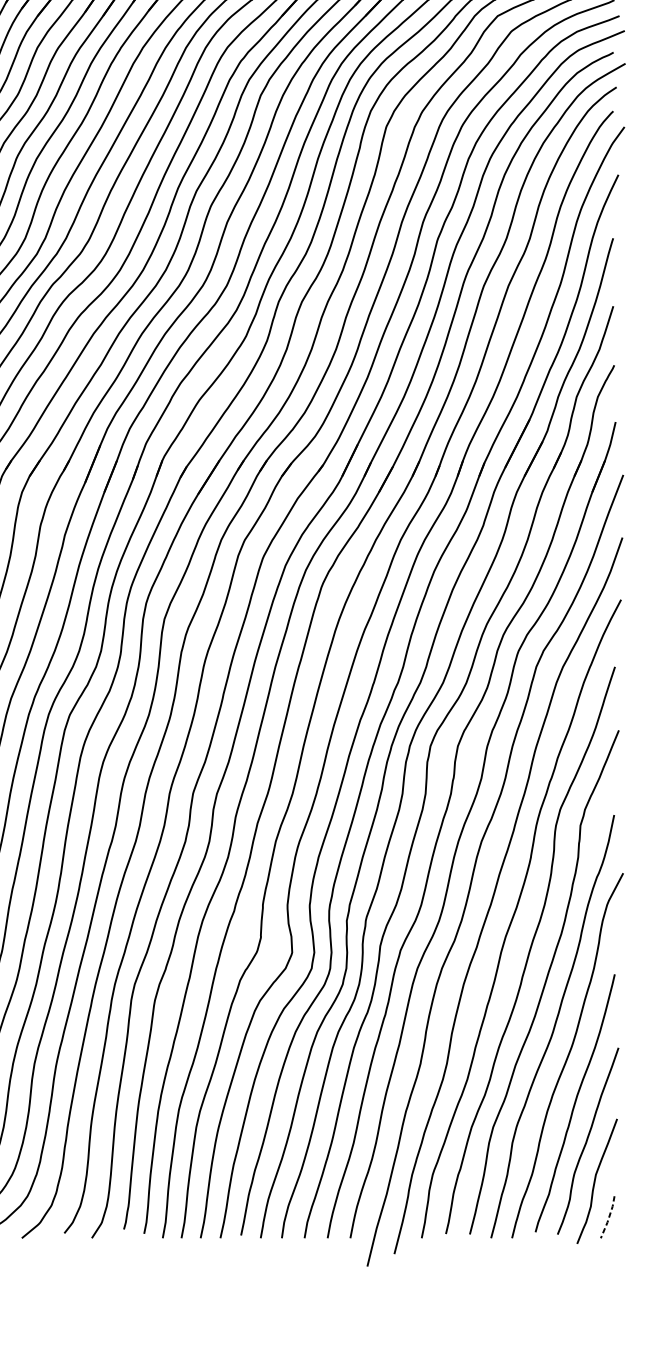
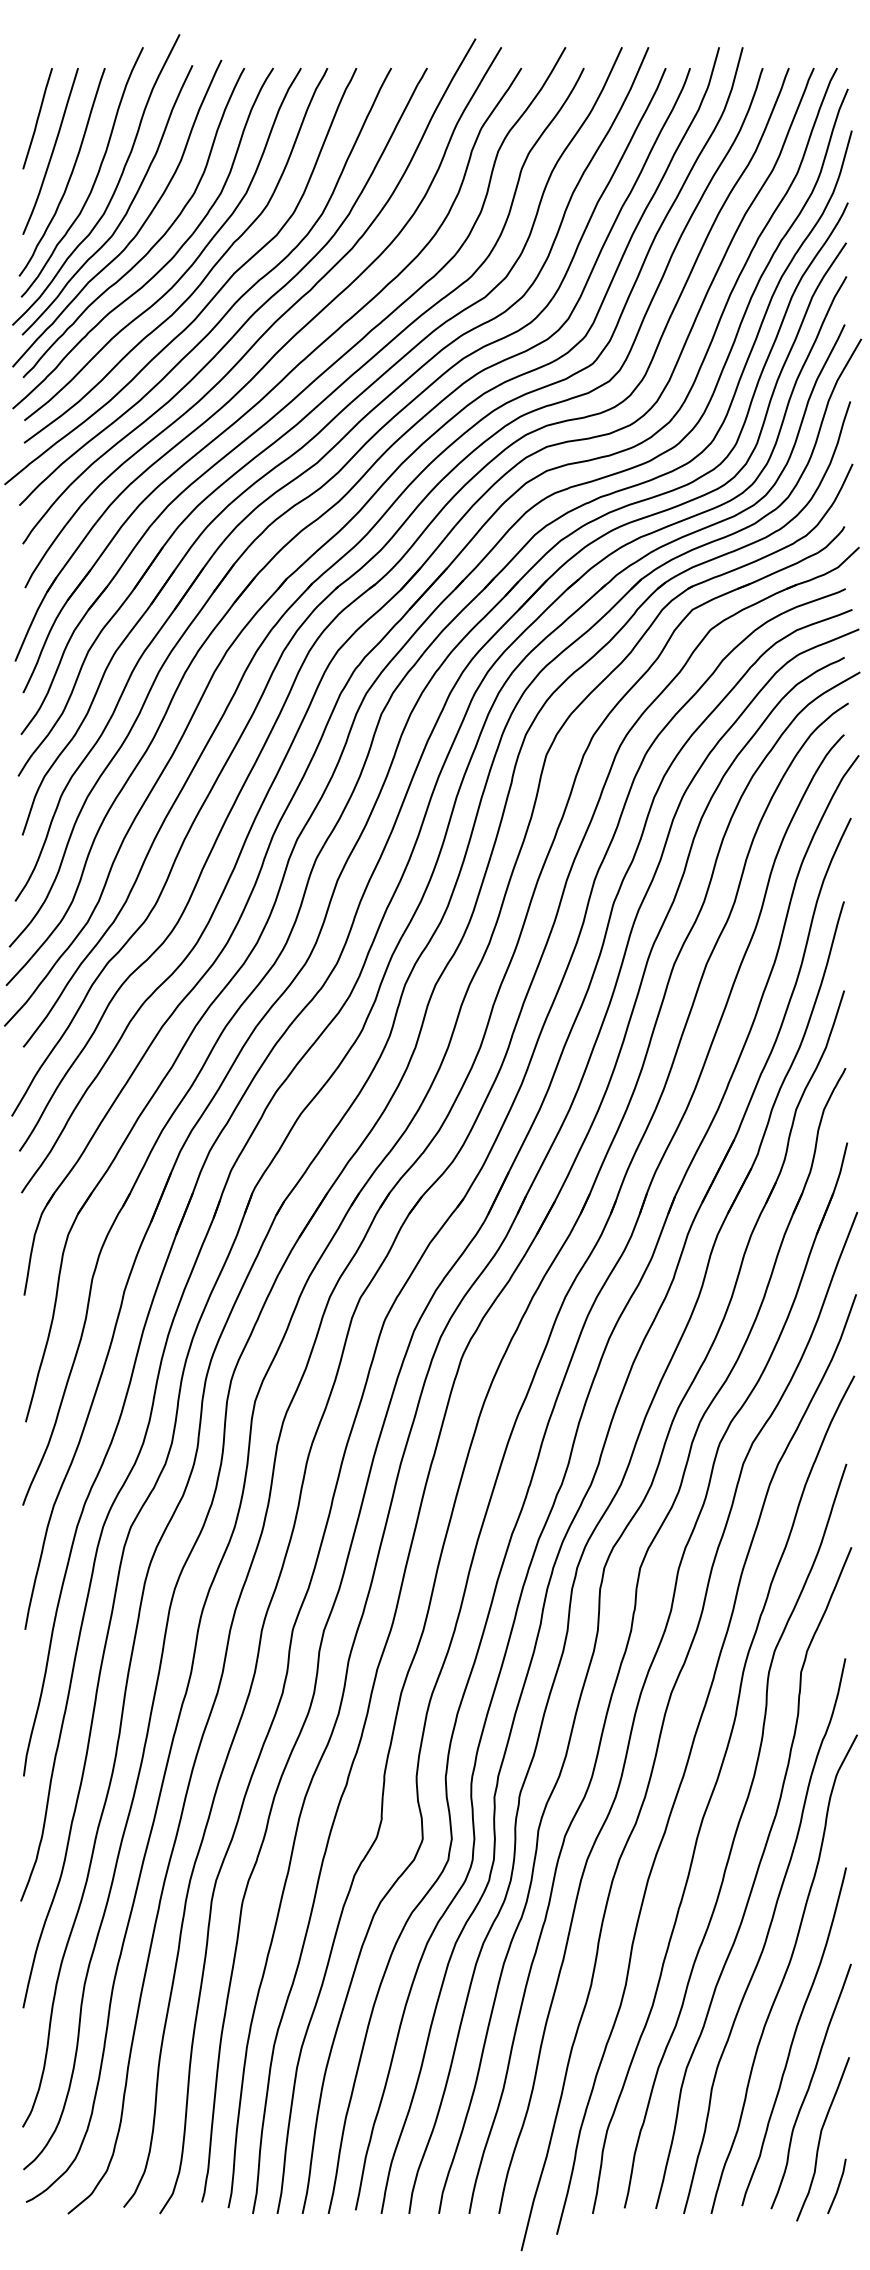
line: (608, 1218) -> (838, 2187), dashed -> solid

